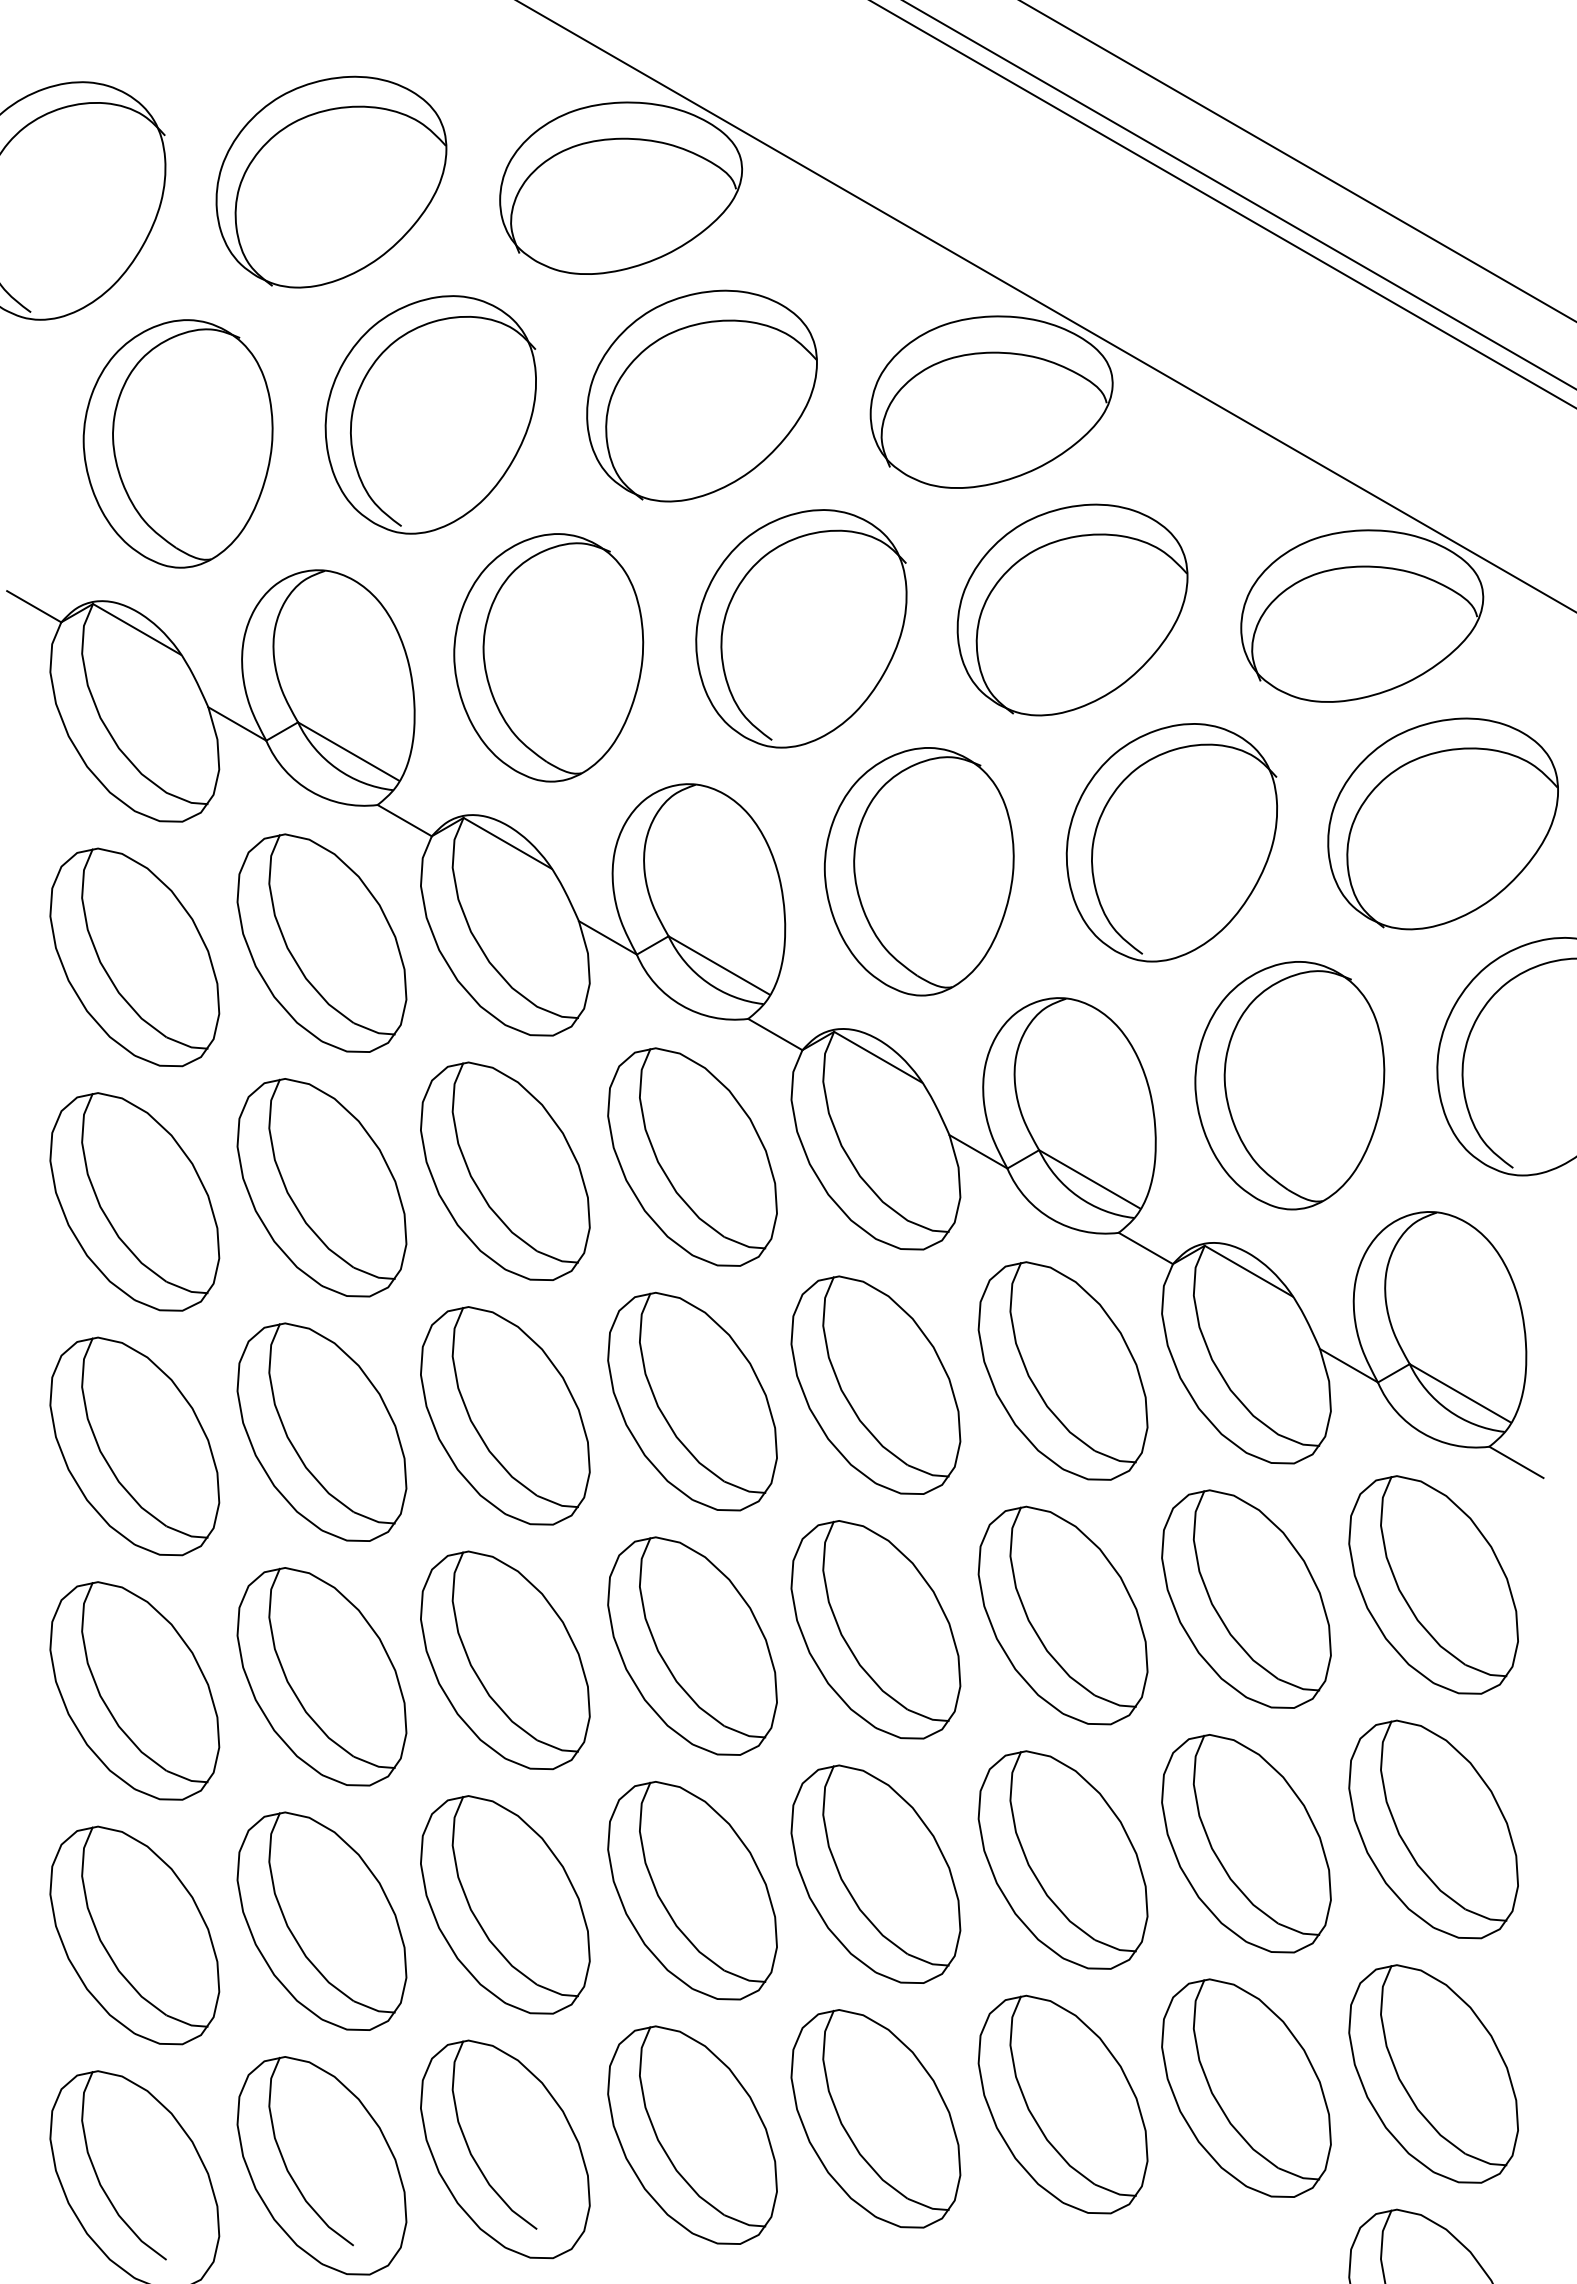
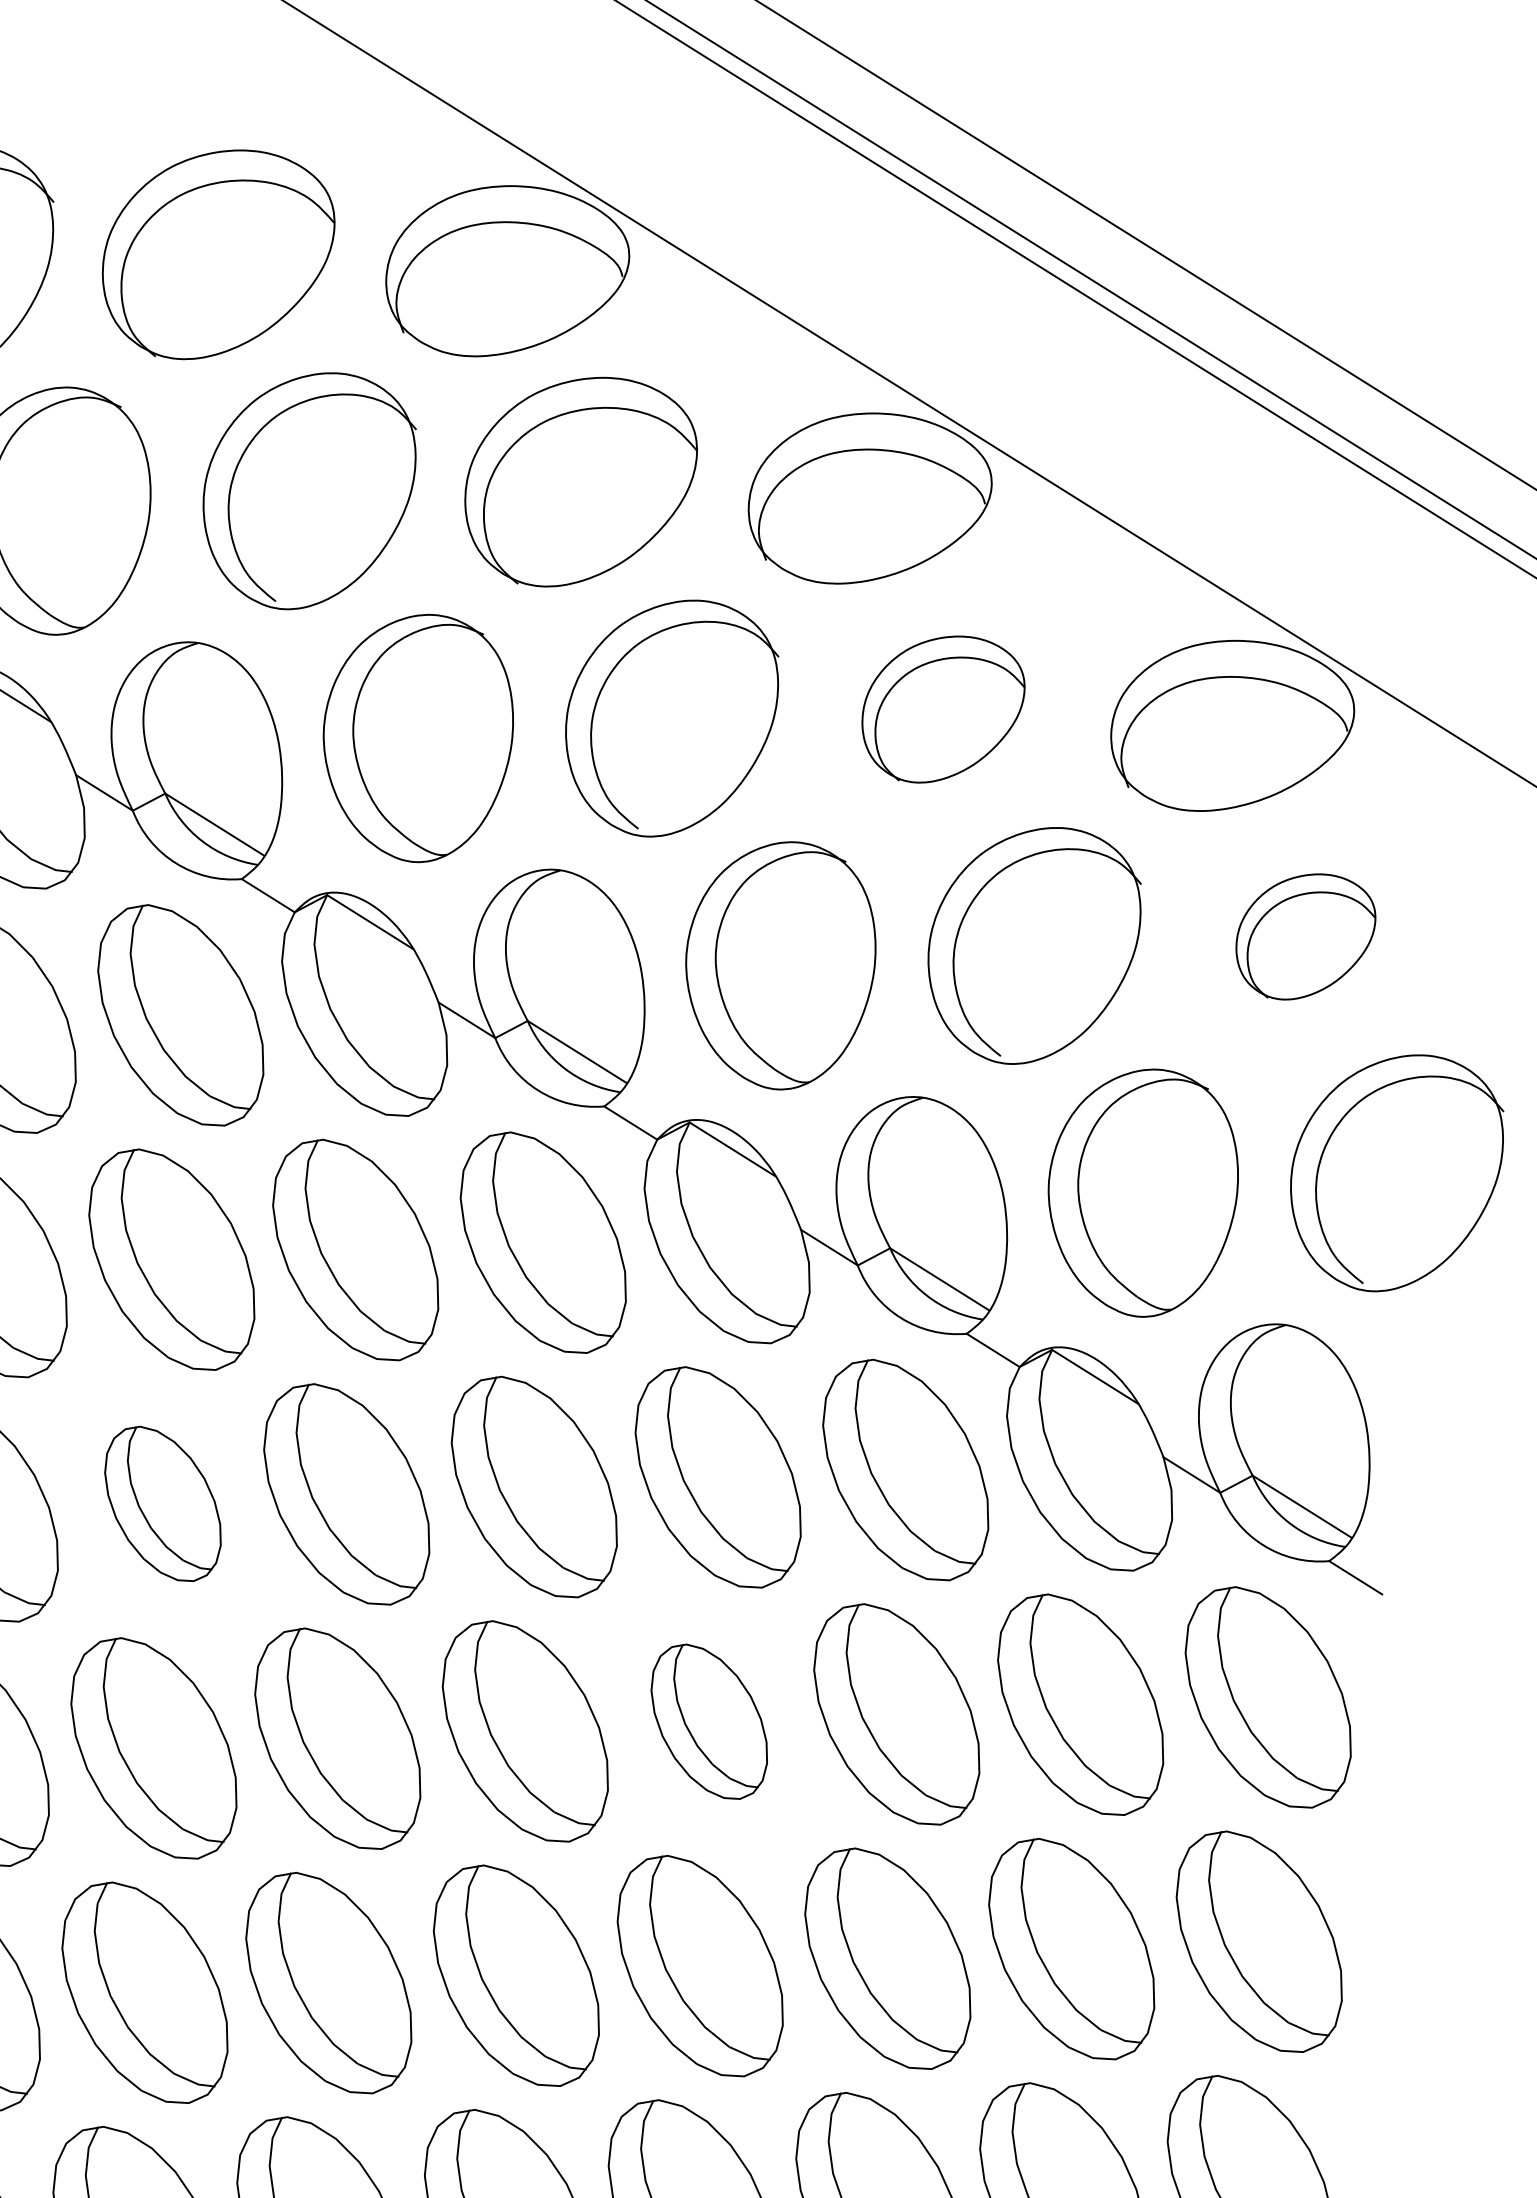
part: (1072, 609) -> (943, 709), size x0.7
part: (1442, 823) -> (1305, 936), size x0.6
part: (321, 1431) -> (162, 1503), size x0.7
part: (875, 1629) -> (709, 1721), size x0.7

